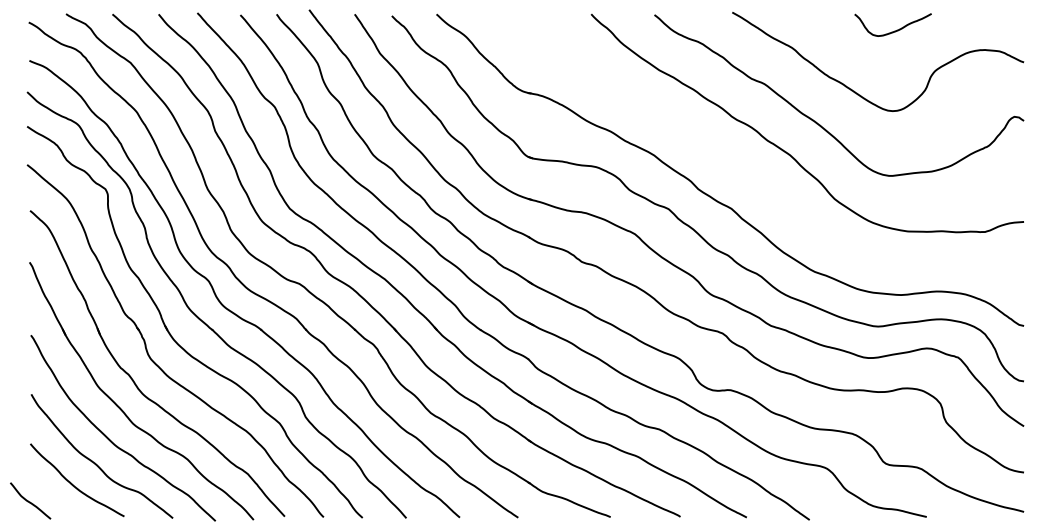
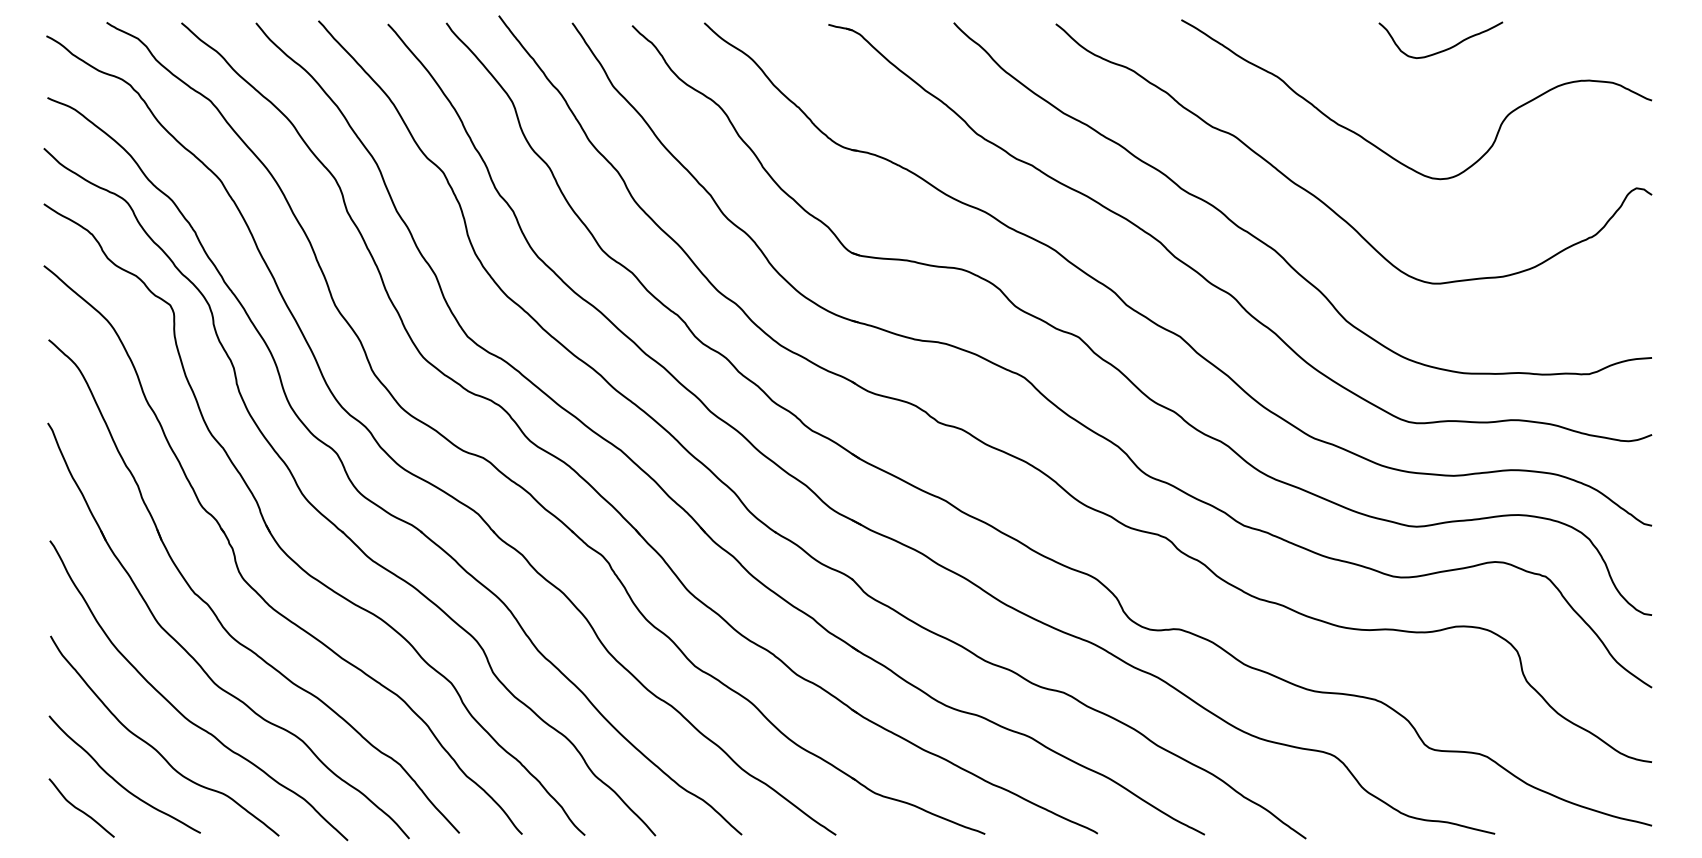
part: (748, 172) -> (1207, 278), added
curve: (30, 501) -> (81, 808), moved

